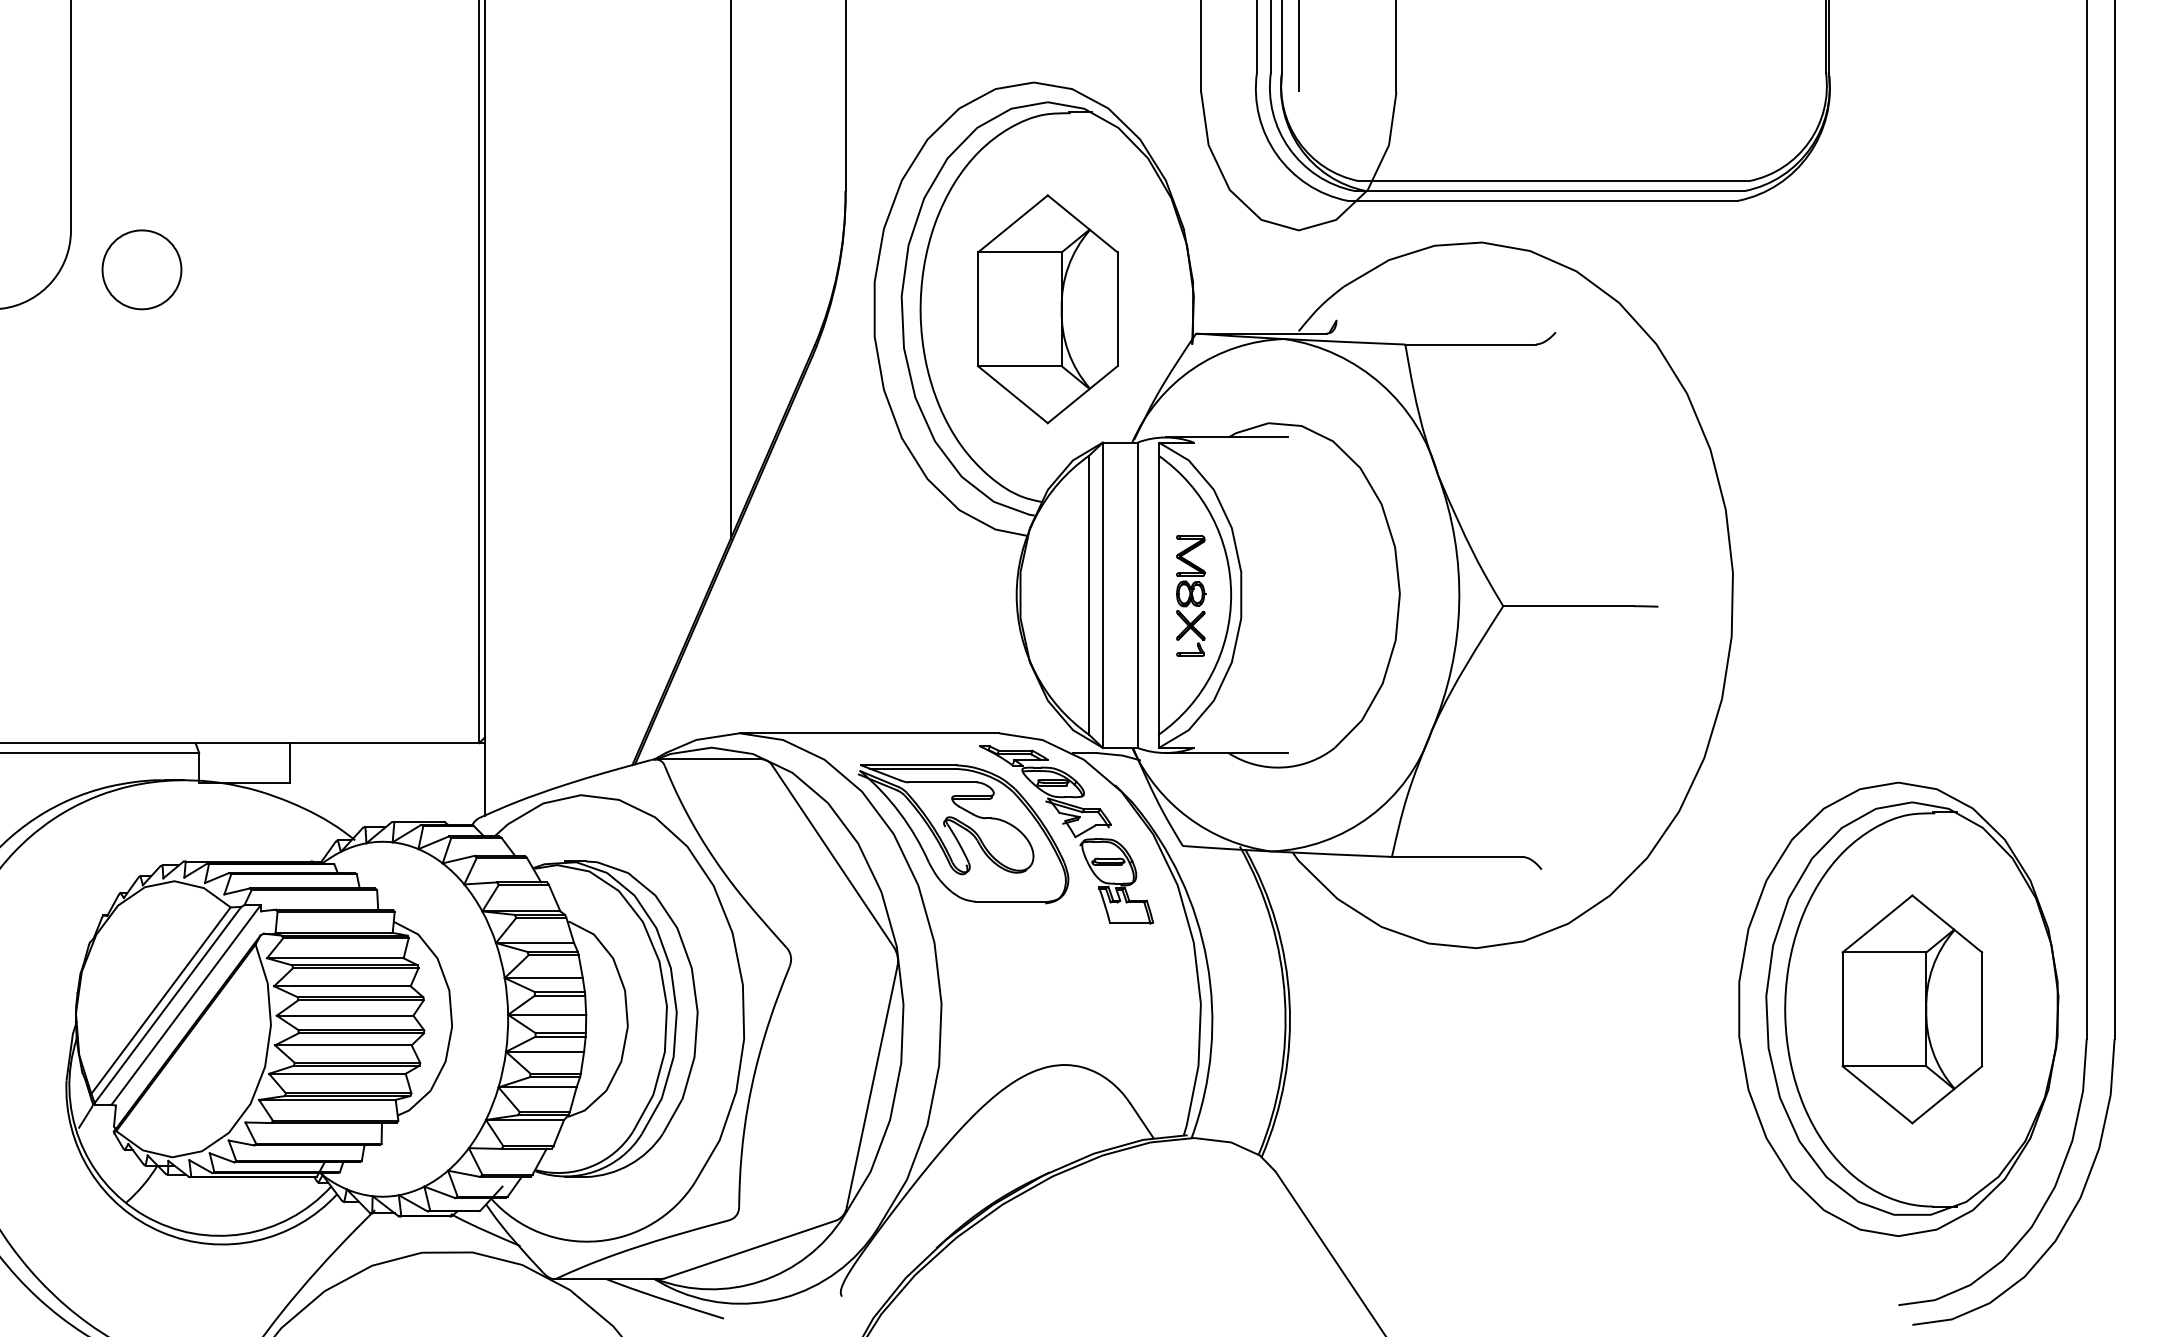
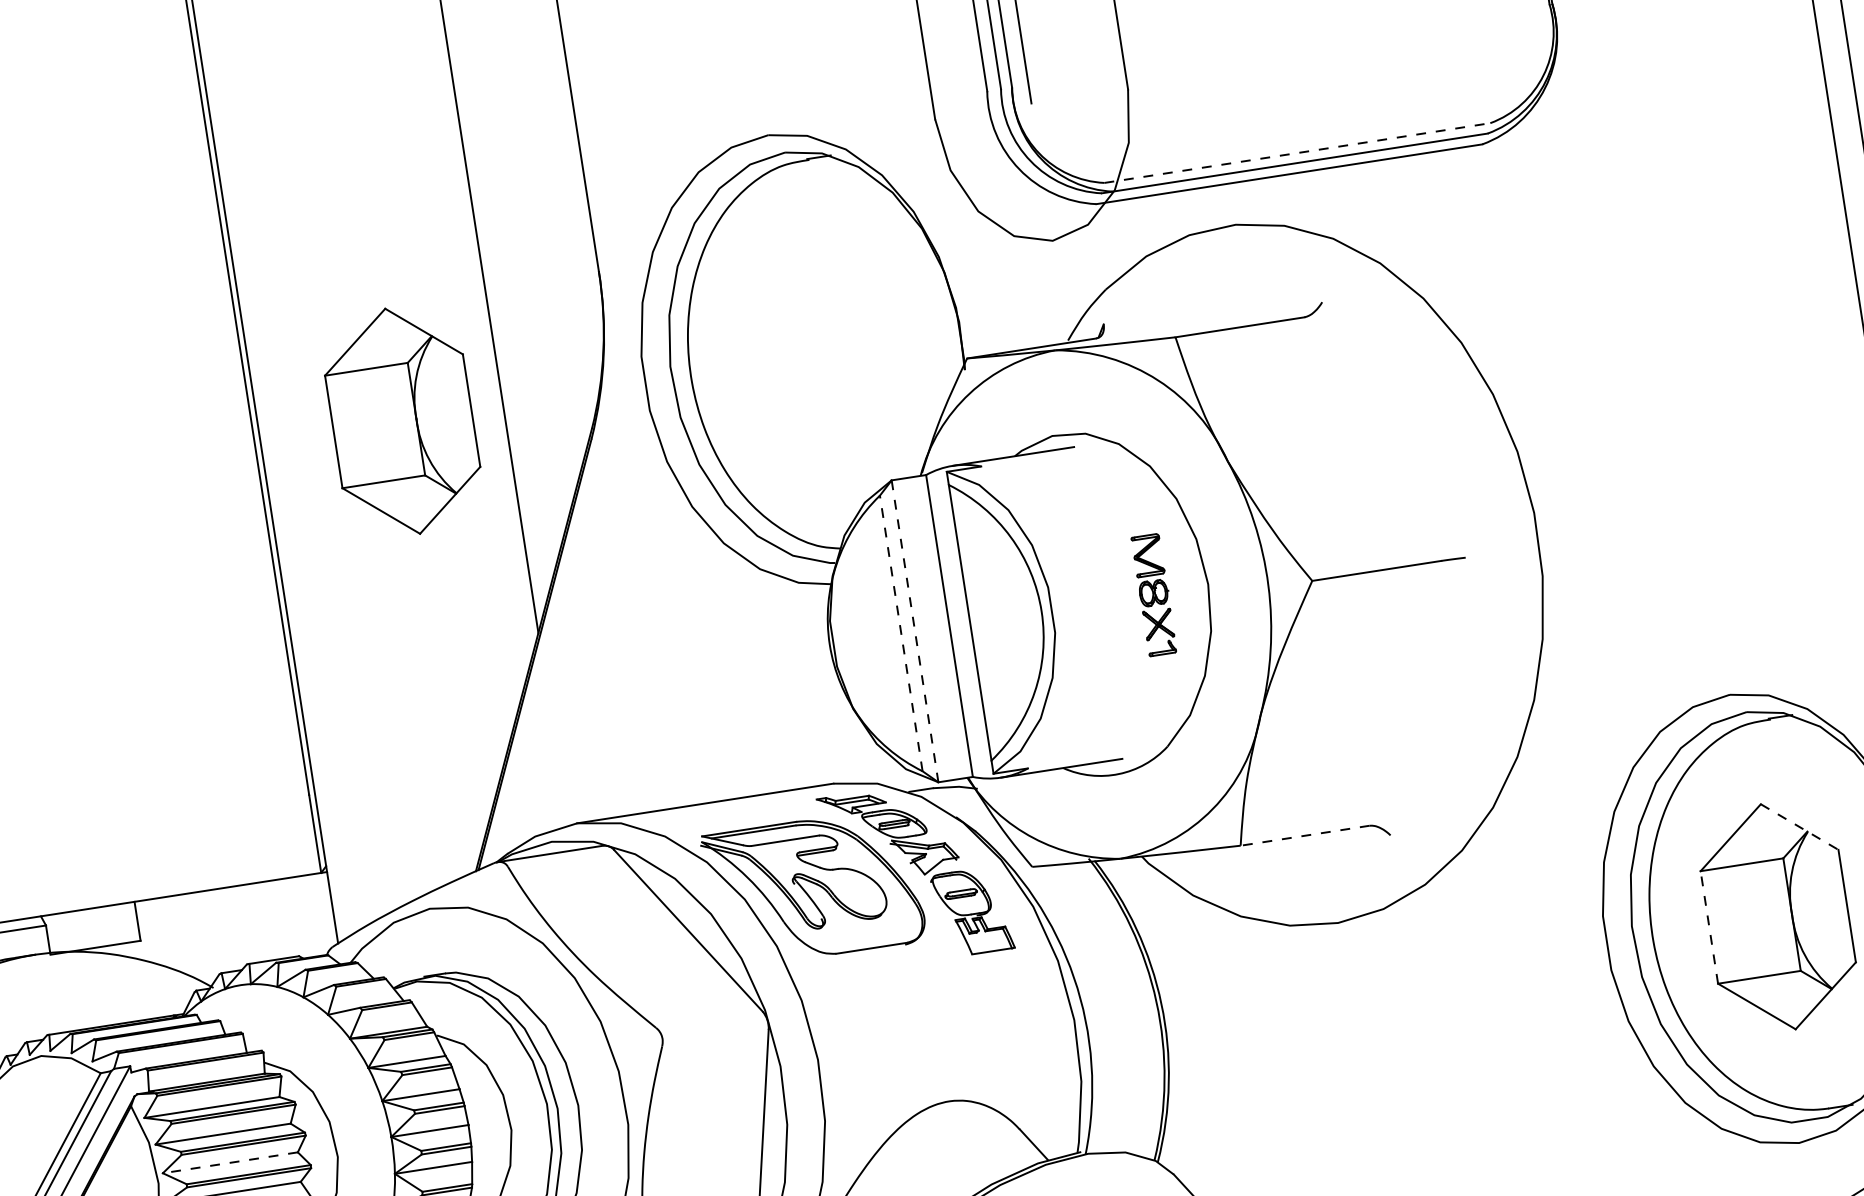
line: (1554, 181) -> (1297, 153), solid -> dashed
part: (1047, 309) -> (402, 421), moved
line: (1089, 594) -> (901, 632), solid -> dashed
line: (1103, 595) -> (915, 631), solid -> dashed
part: (1191, 595) -> (1154, 594), moved
line: (1456, 856) -> (1304, 835), solid -> dashed
line: (1947, 924) -> (1799, 827), solid -> dashed
line: (1842, 1009) -> (1709, 927), solid -> dashed
line: (344, 1015) -> (229, 1162), solid -> dashed

